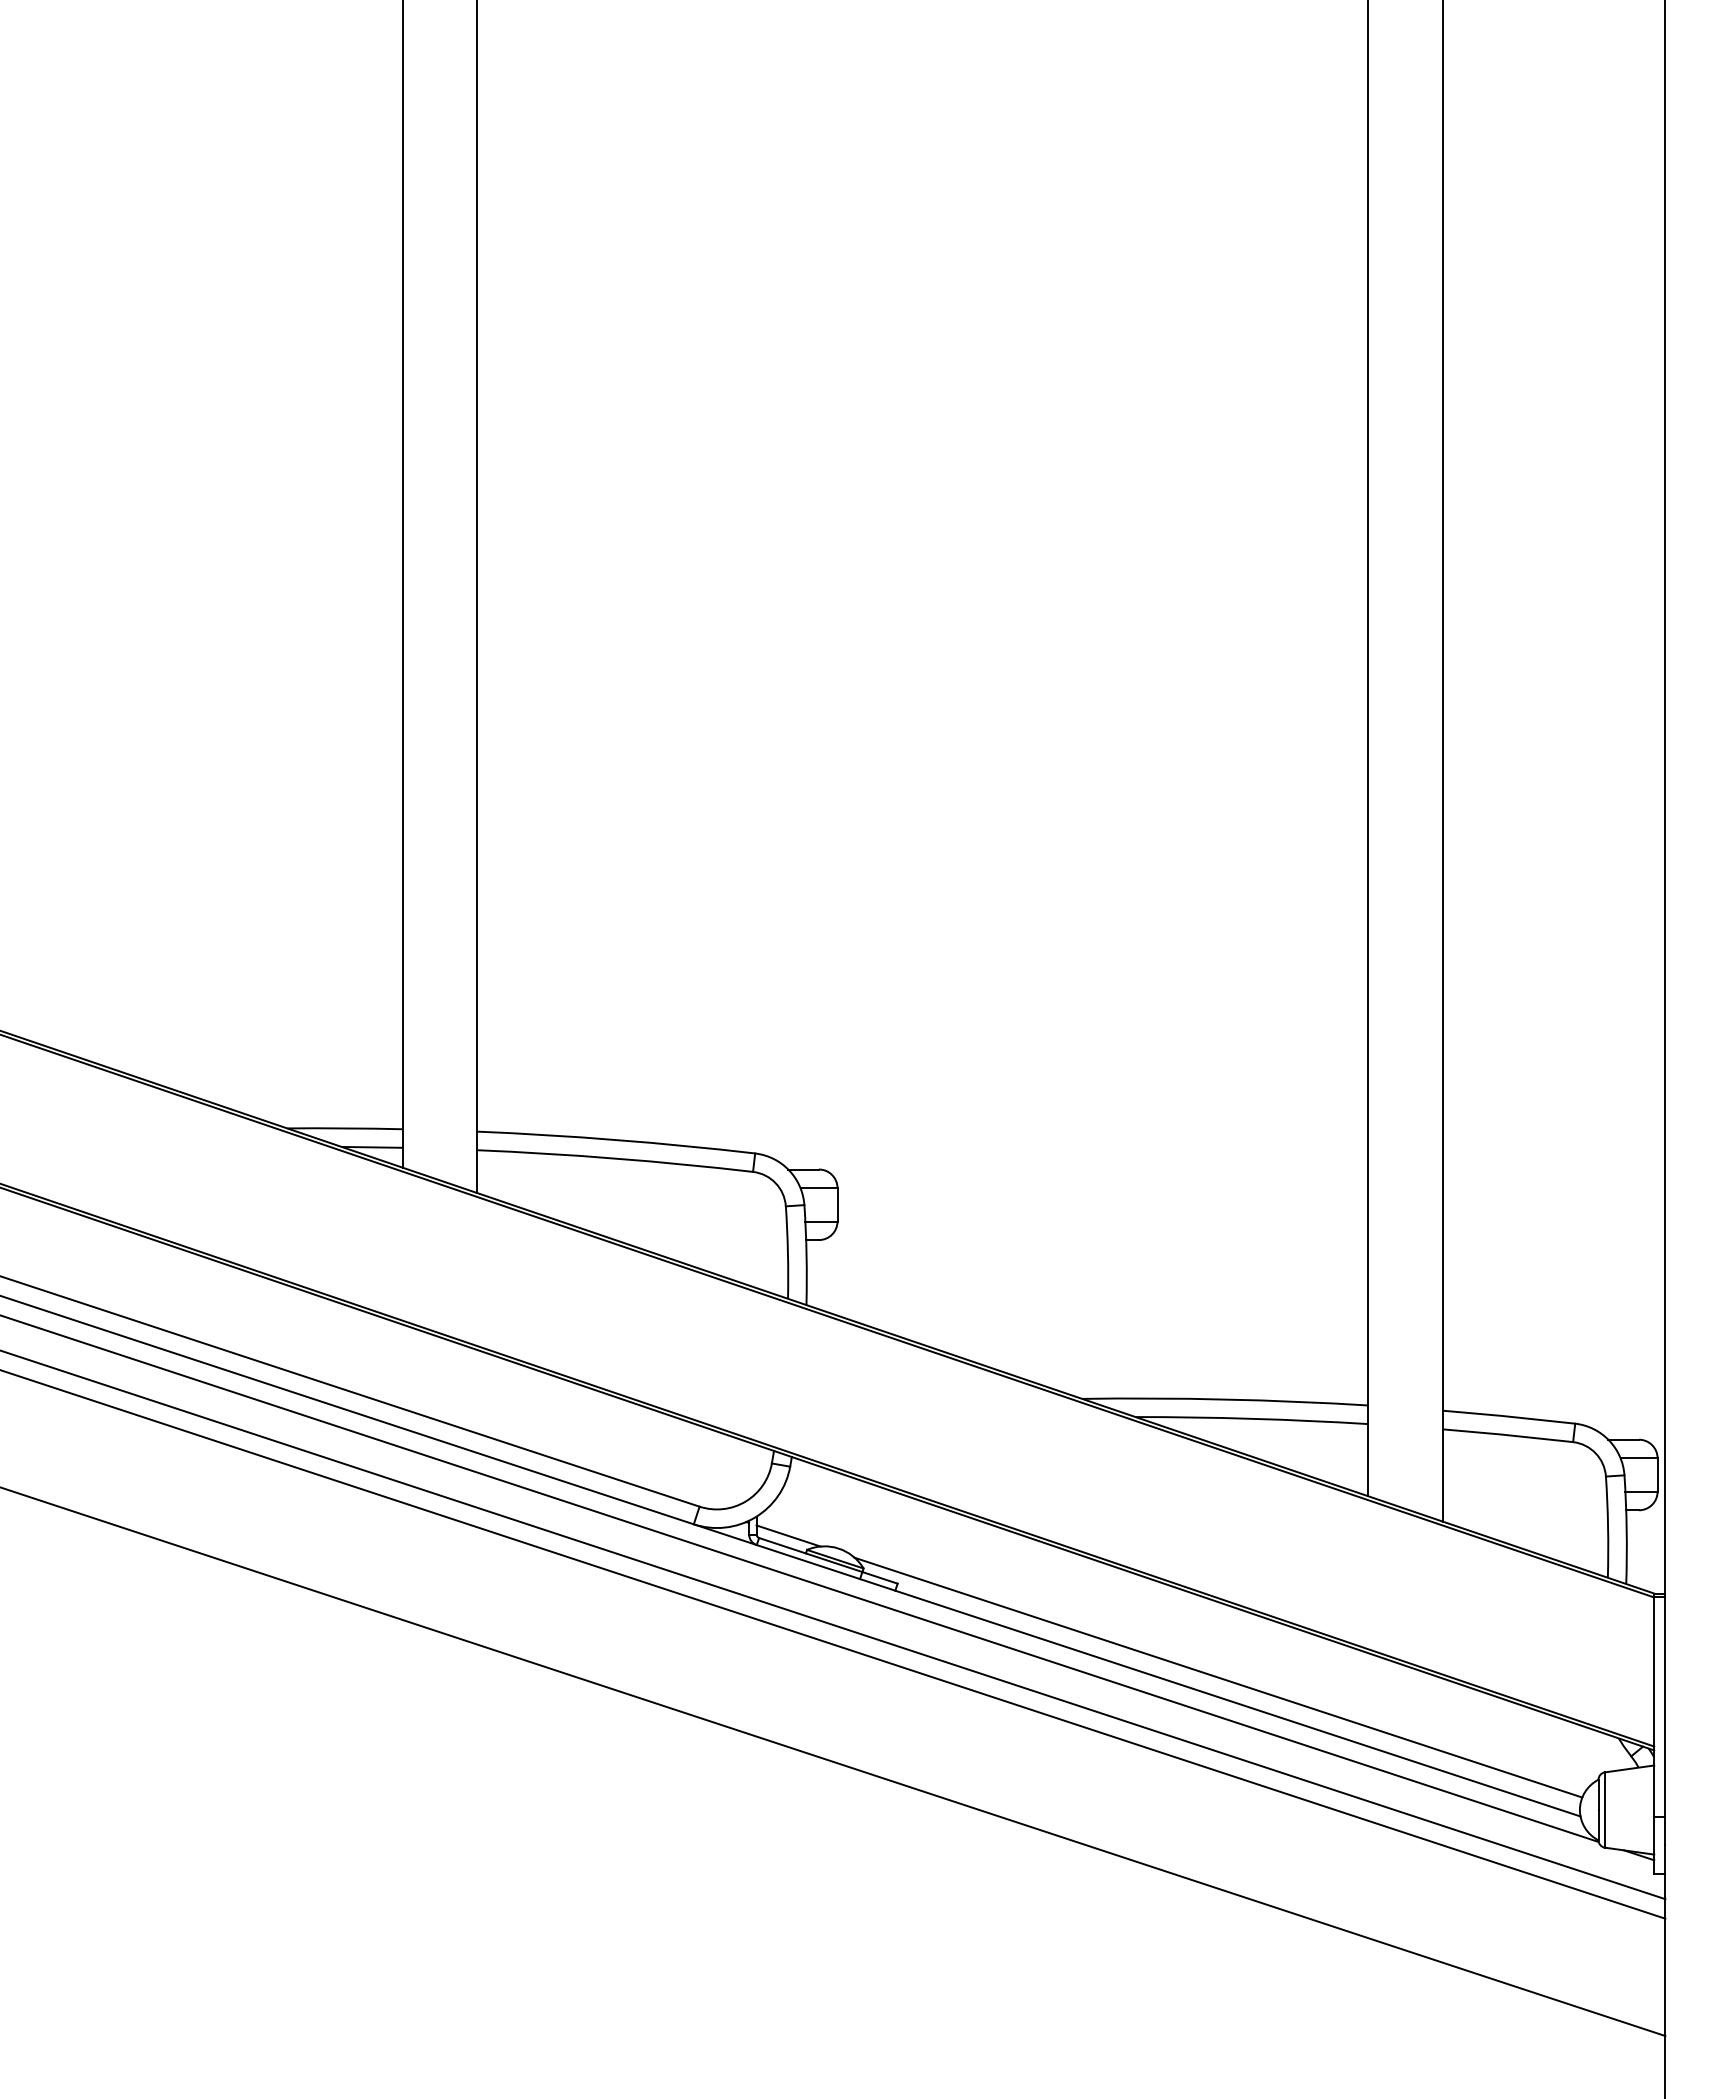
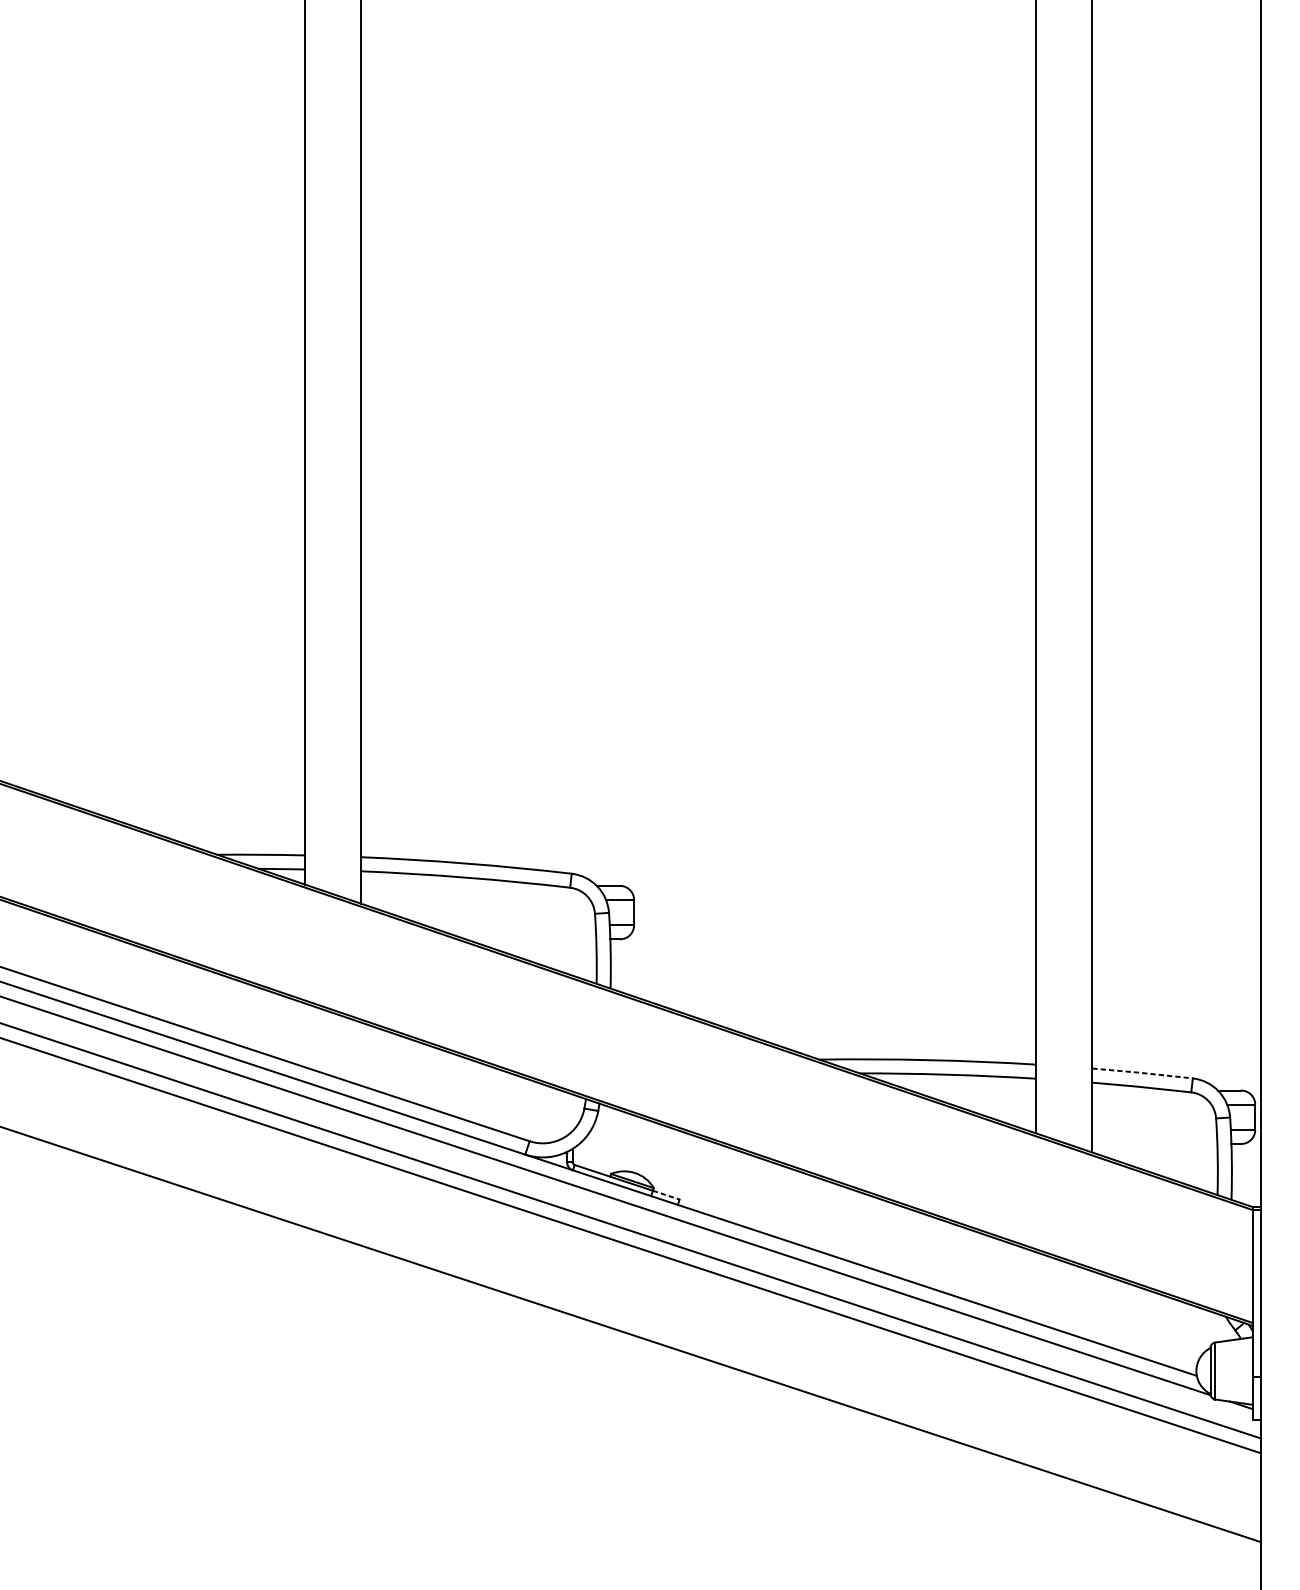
line: (1509, 1416) -> (1143, 1072), solid -> dashed
line: (788, 1535) -> (596, 1163), removed
line: (880, 1577) -> (666, 1194), solid -> dashed
line: (1218, 1677) -> (922, 1270), removed

